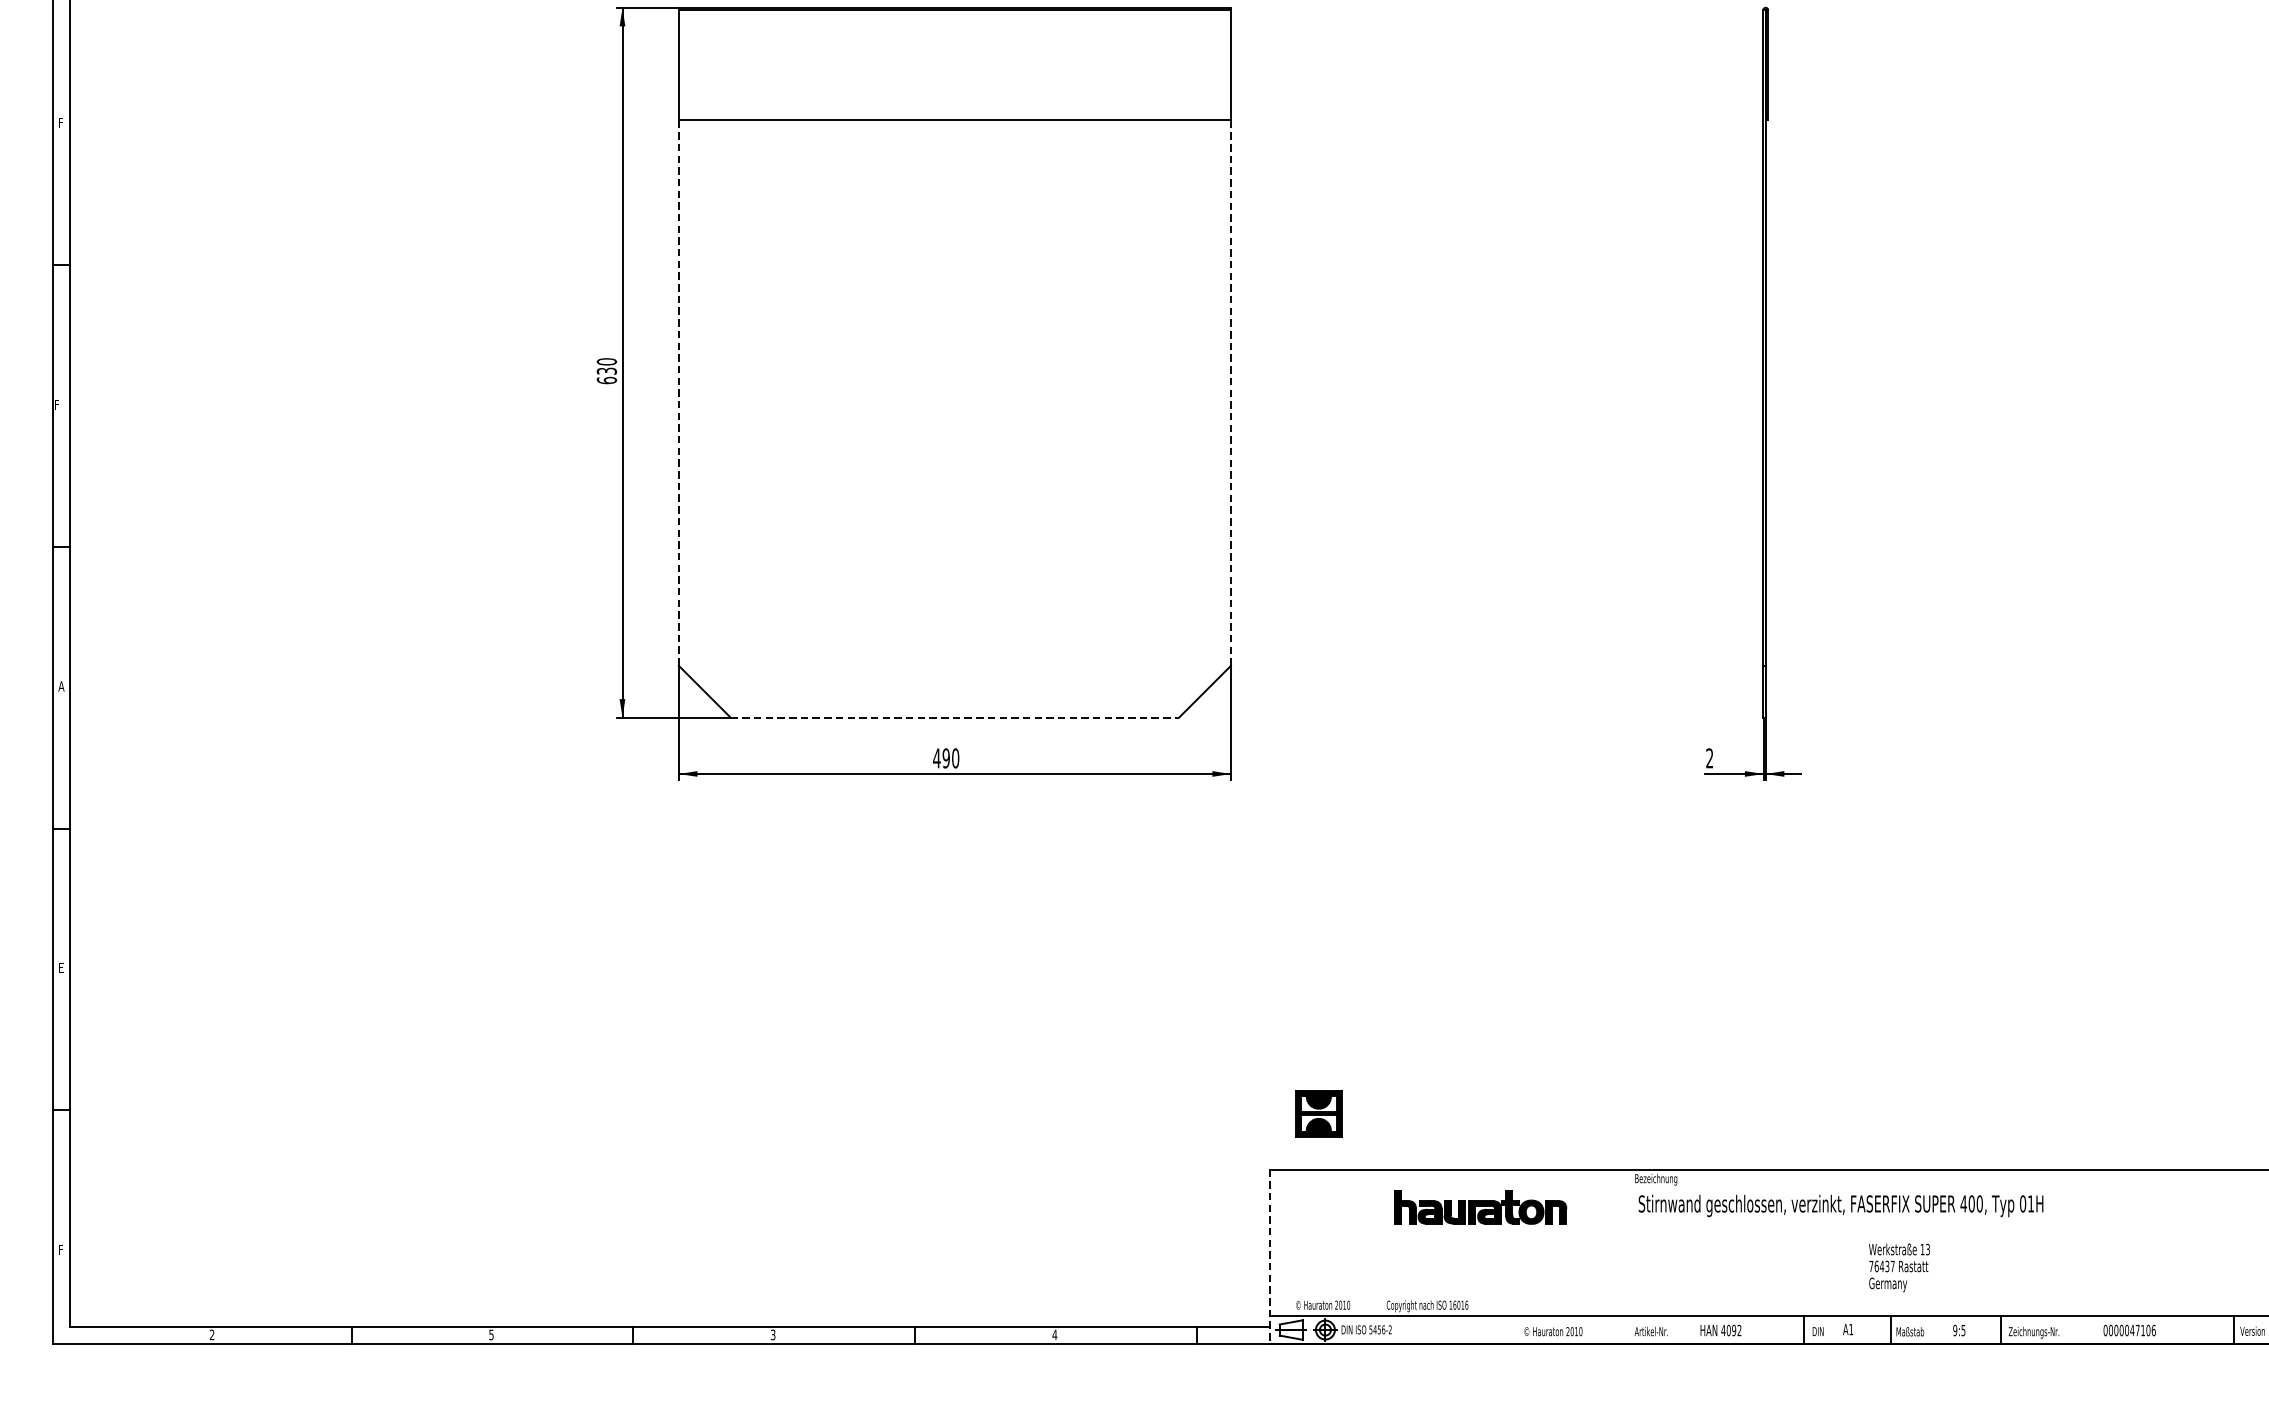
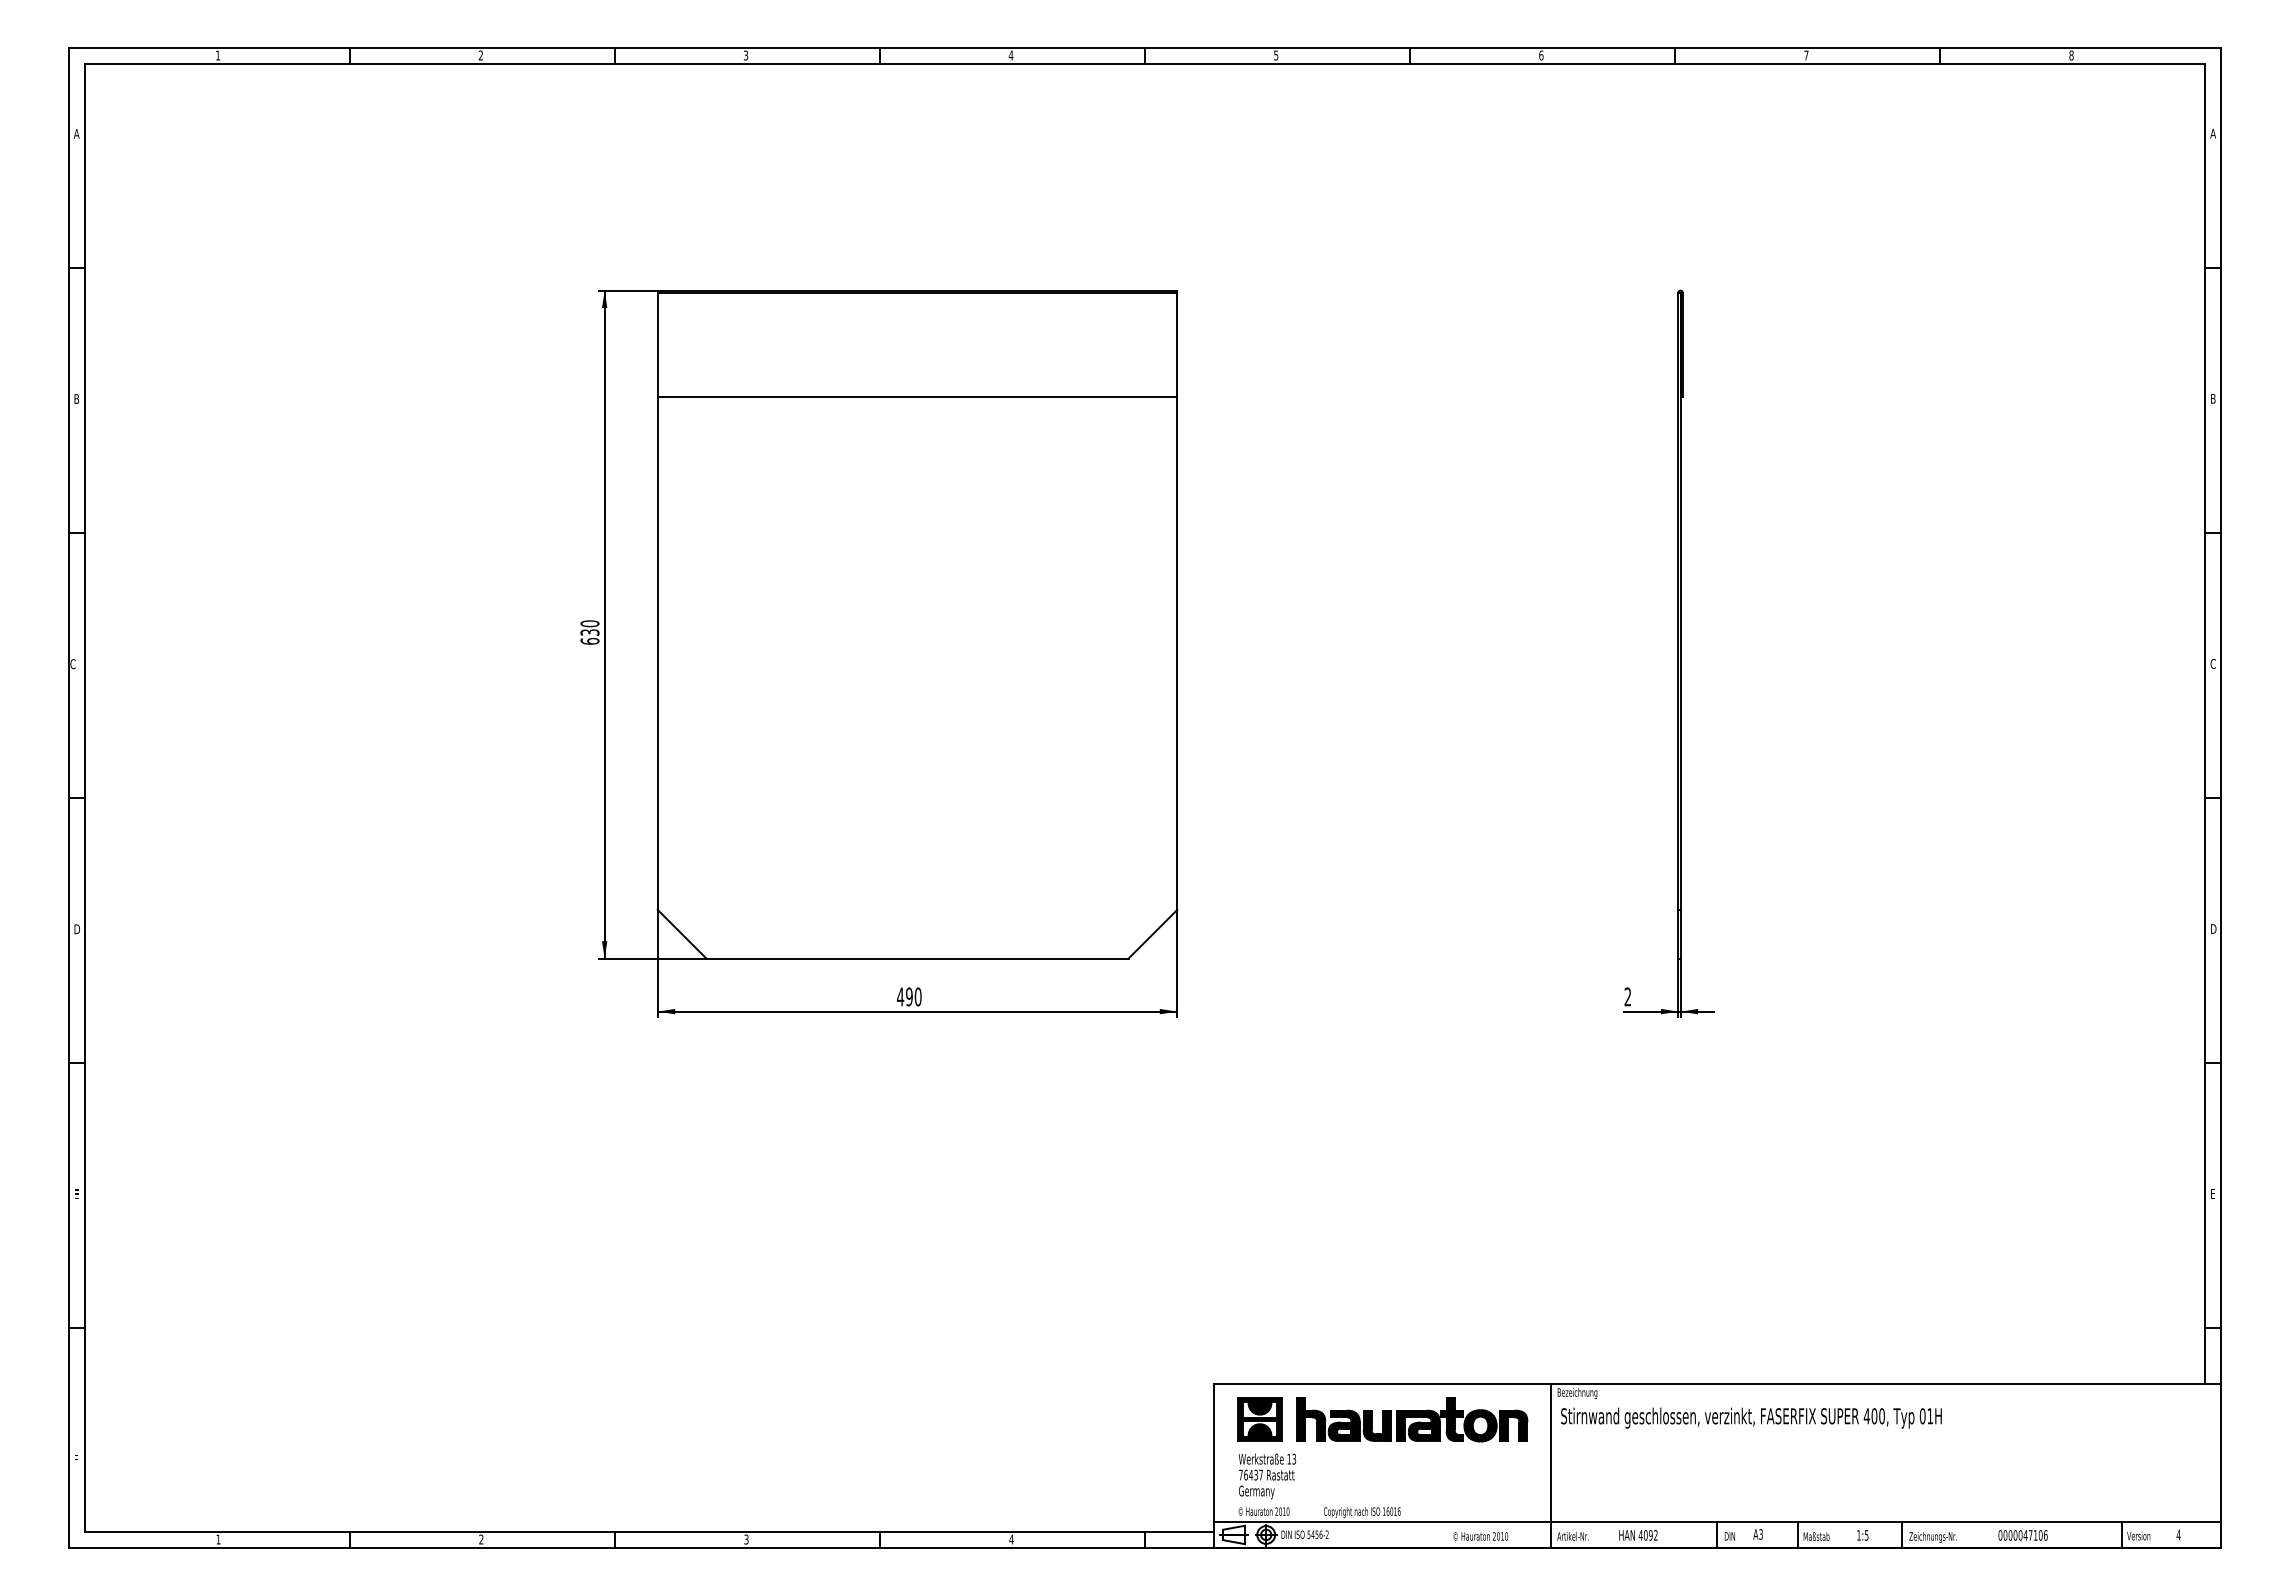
text: (61, 122) -> (76, 398), F -> B
line: (678, 393) -> (657, 653), dashed -> solid
line: (1231, 393) -> (1177, 653), dashed -> solid
text: (56, 405) -> (72, 664), F -> C
text: (61, 686) -> (76, 929), A -> D
line: (955, 717) -> (918, 958), dashed -> solid
part: (1318, 1113) -> (1259, 1419), moved
part: (1480, 1207) -> (1412, 1419), size x1.43
line: (1627, 1256) -> (1550, 1465), added
line: (1269, 1257) -> (1213, 1466), dashed -> solid
text: (1899, 1267) -> (1267, 1476), moved
text: (1850, 1329) -> (1760, 1534), A1 -> A3
text: (1954, 1330) -> (1858, 1535), 9:5 -> 1:5
text: (212, 1334) -> (218, 1539), 2 -> 1
text: (491, 1334) -> (481, 1539), 5 -> 2

